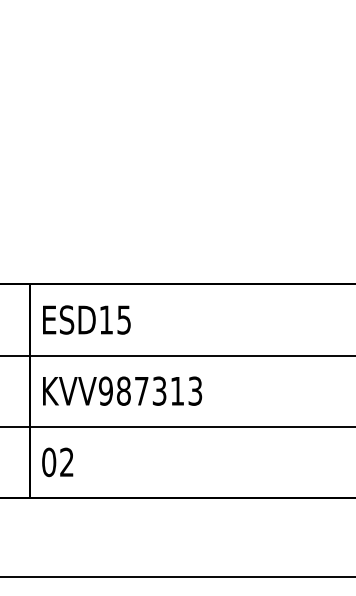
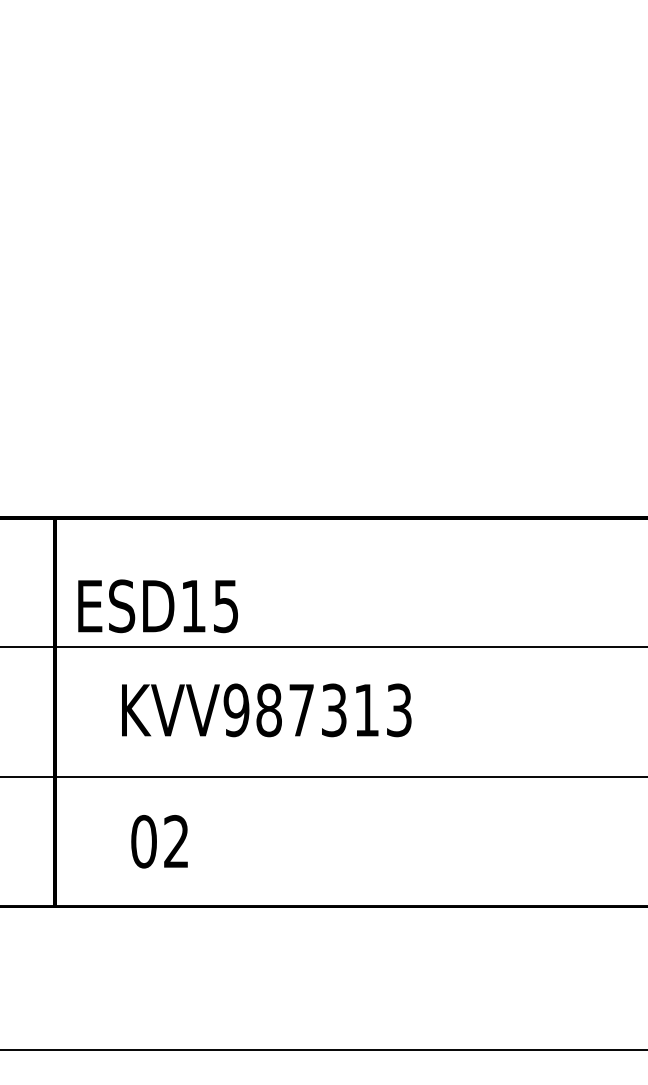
text: (86, 319) -> (157, 605), moved
text: (122, 390) -> (266, 709), moved
text: (57, 462) -> (159, 841), moved

